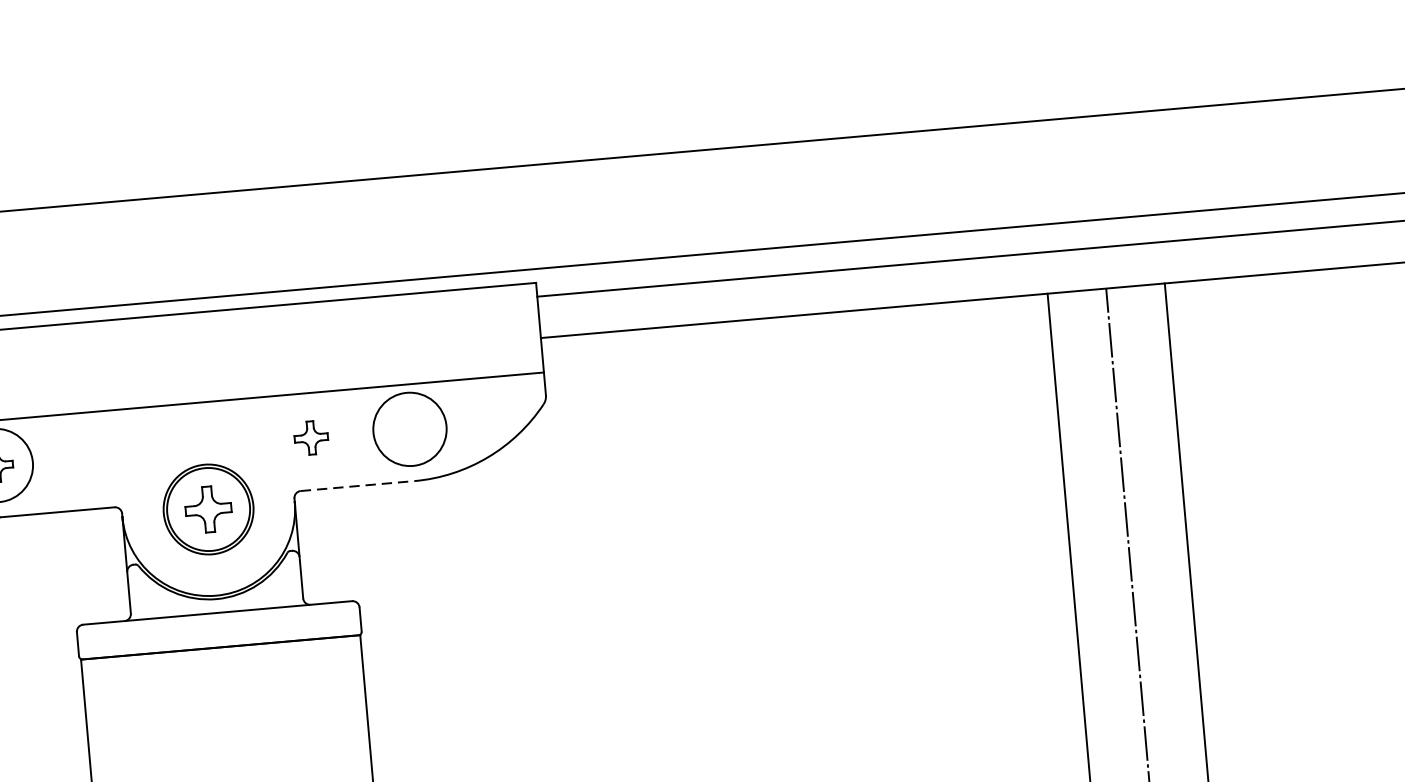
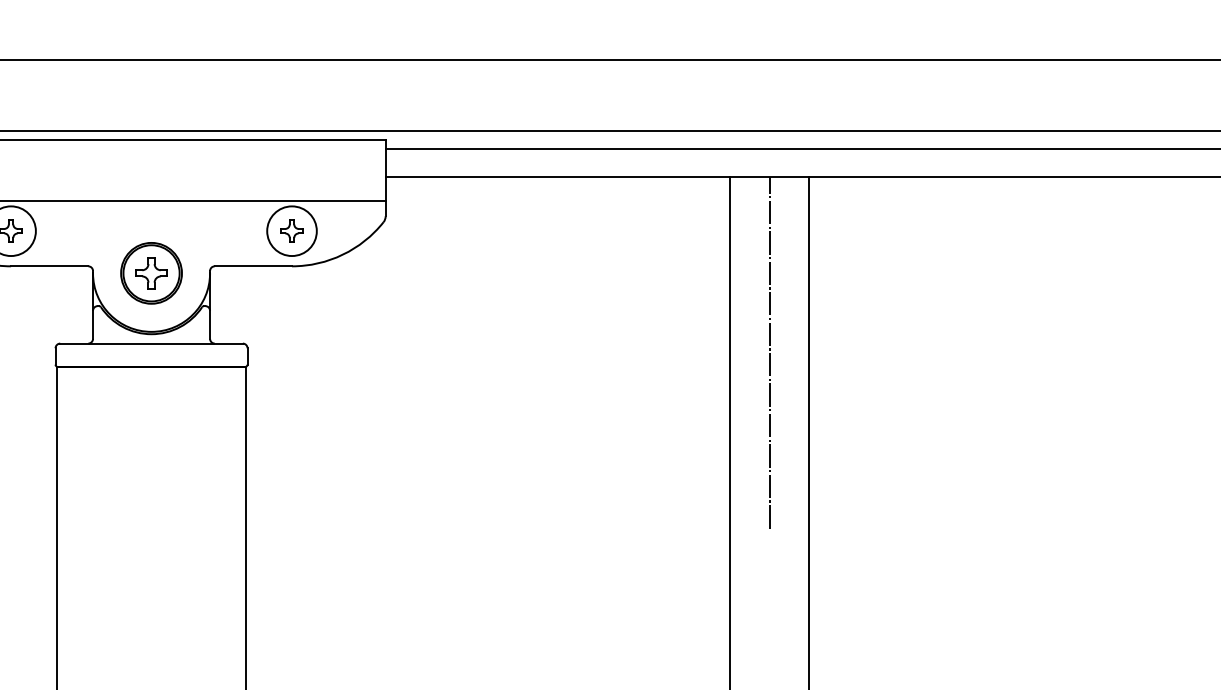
part: (310, 437) -> (291, 230), moved
line: (357, 486) -> (253, 266), dashed -> solid

